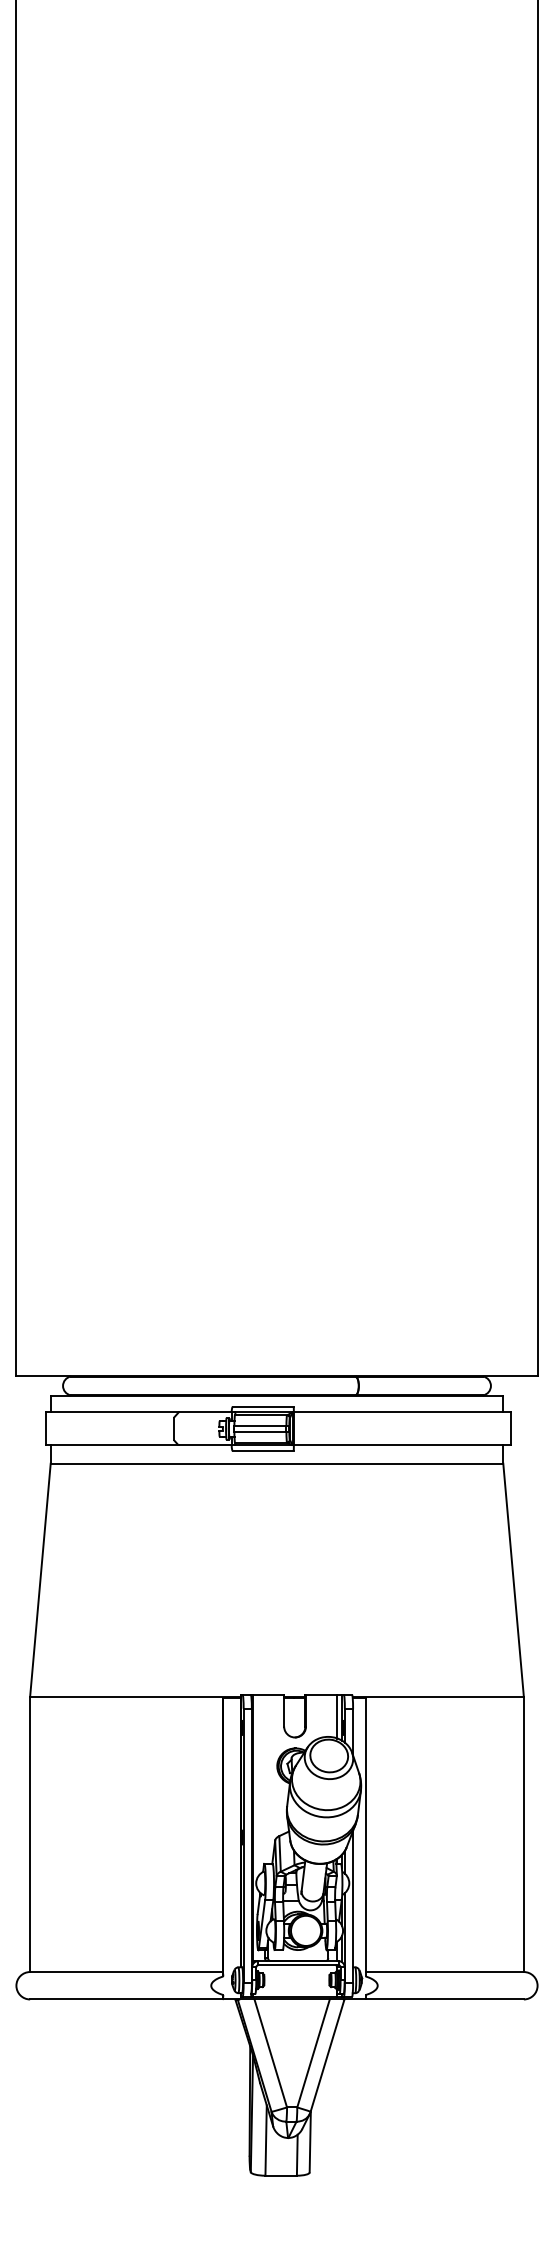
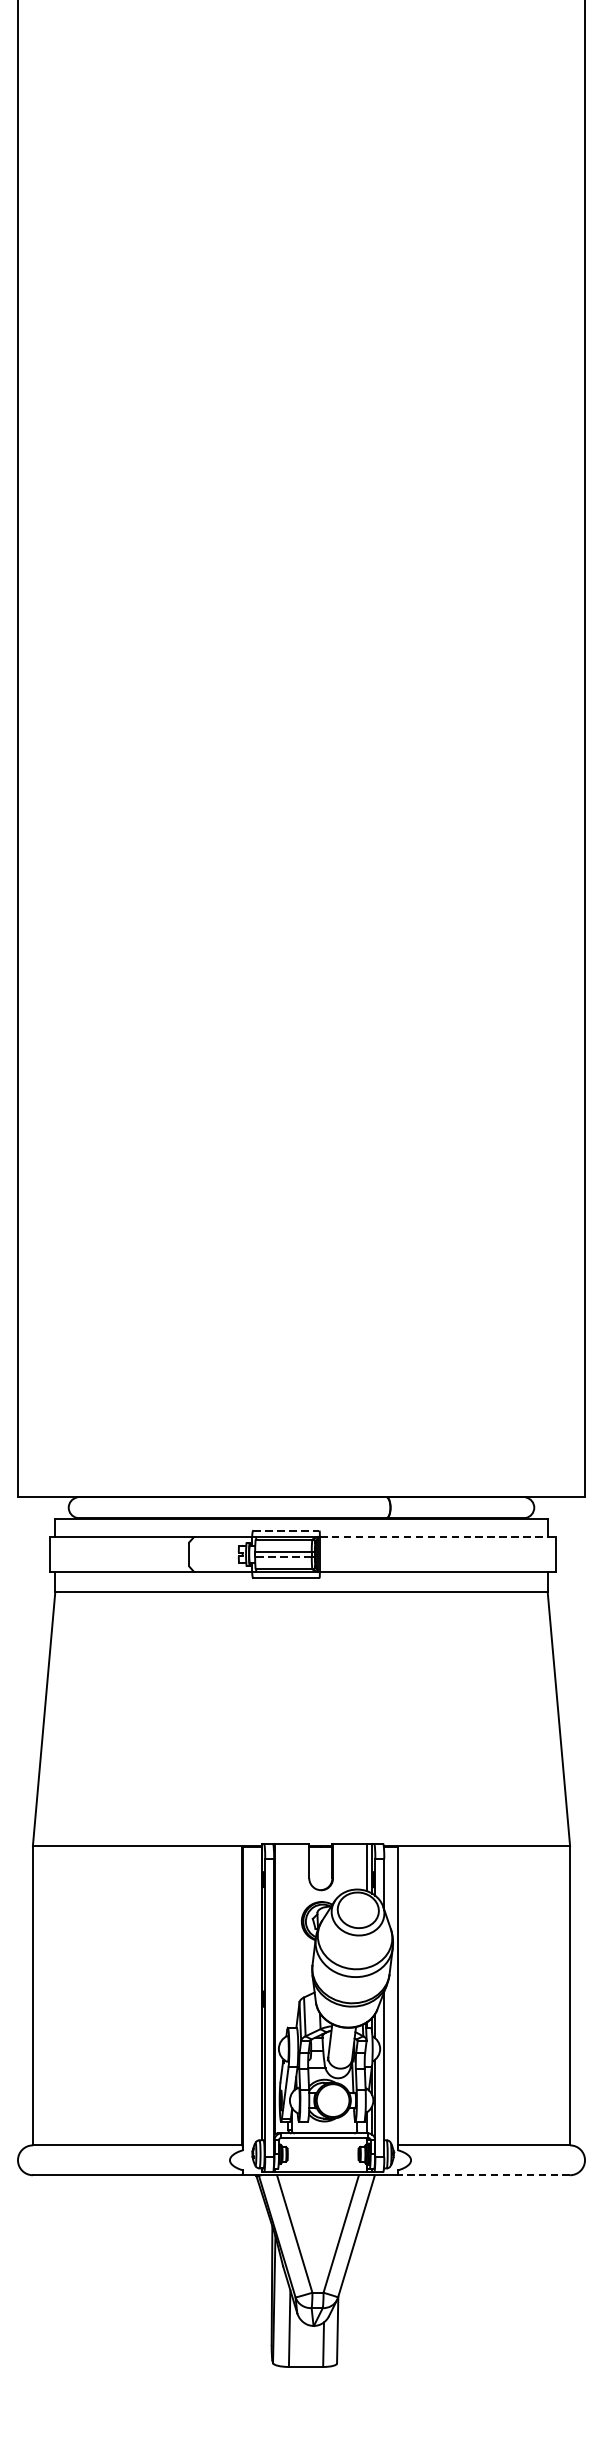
line: (263, 1406) -> (286, 1530), solid -> dashed
line: (402, 1412) -> (438, 1536), solid -> dashed
line: (259, 1431) -> (282, 1557), solid -> dashed
line: (444, 1999) -> (483, 2175), solid -> dashed

